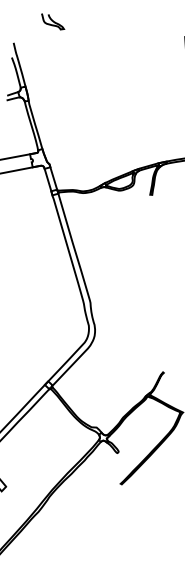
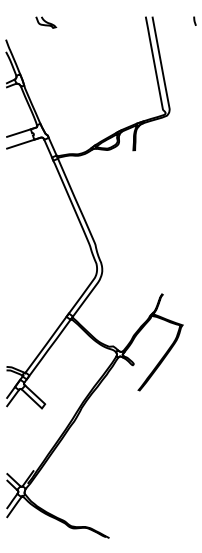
curve: (53, 21) -> (46, 22), moved

